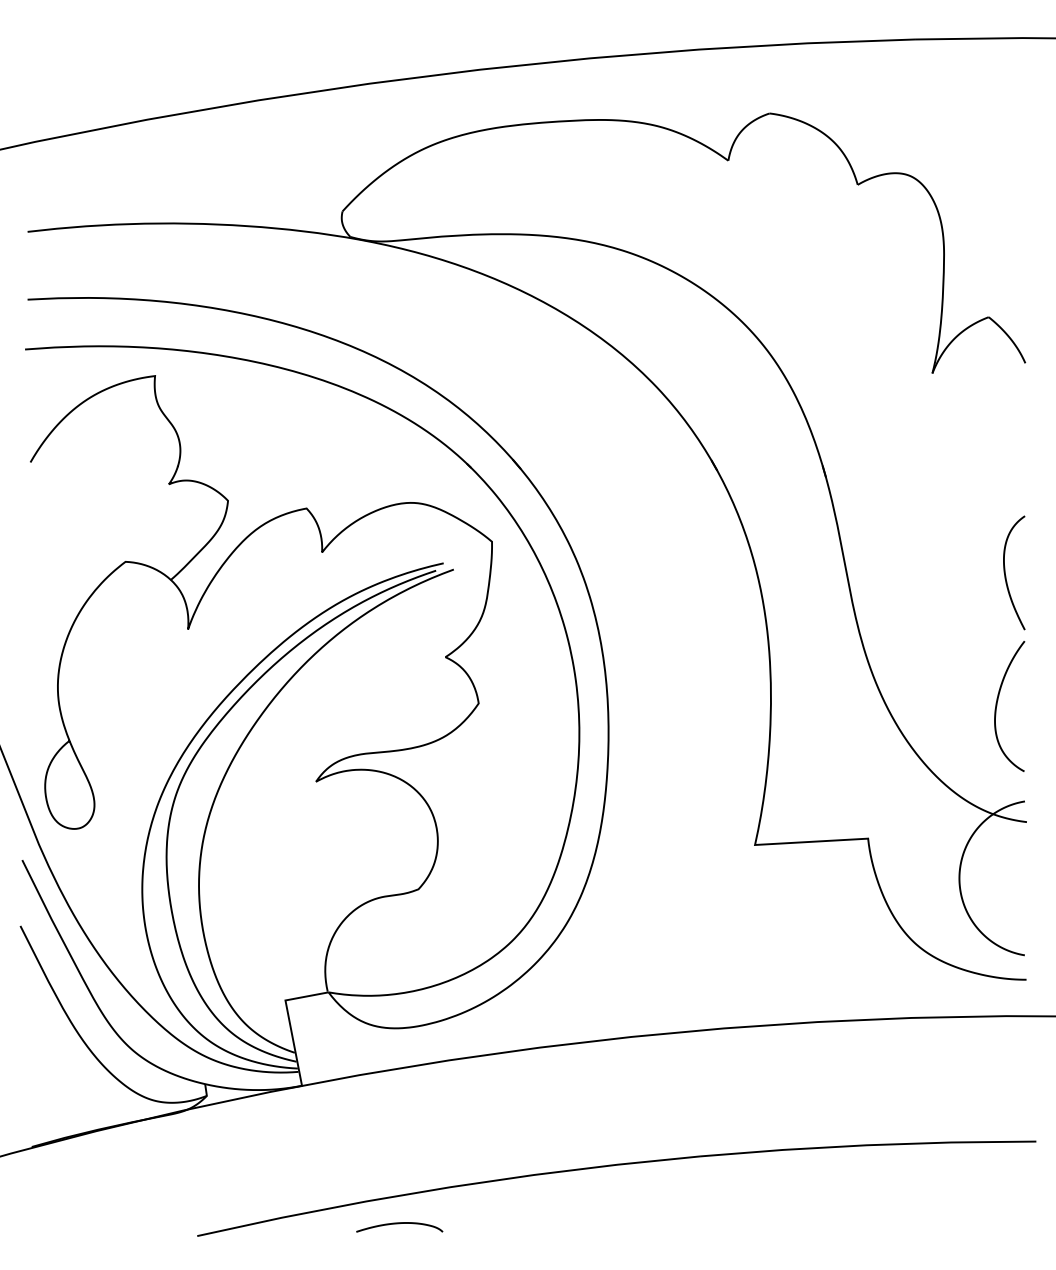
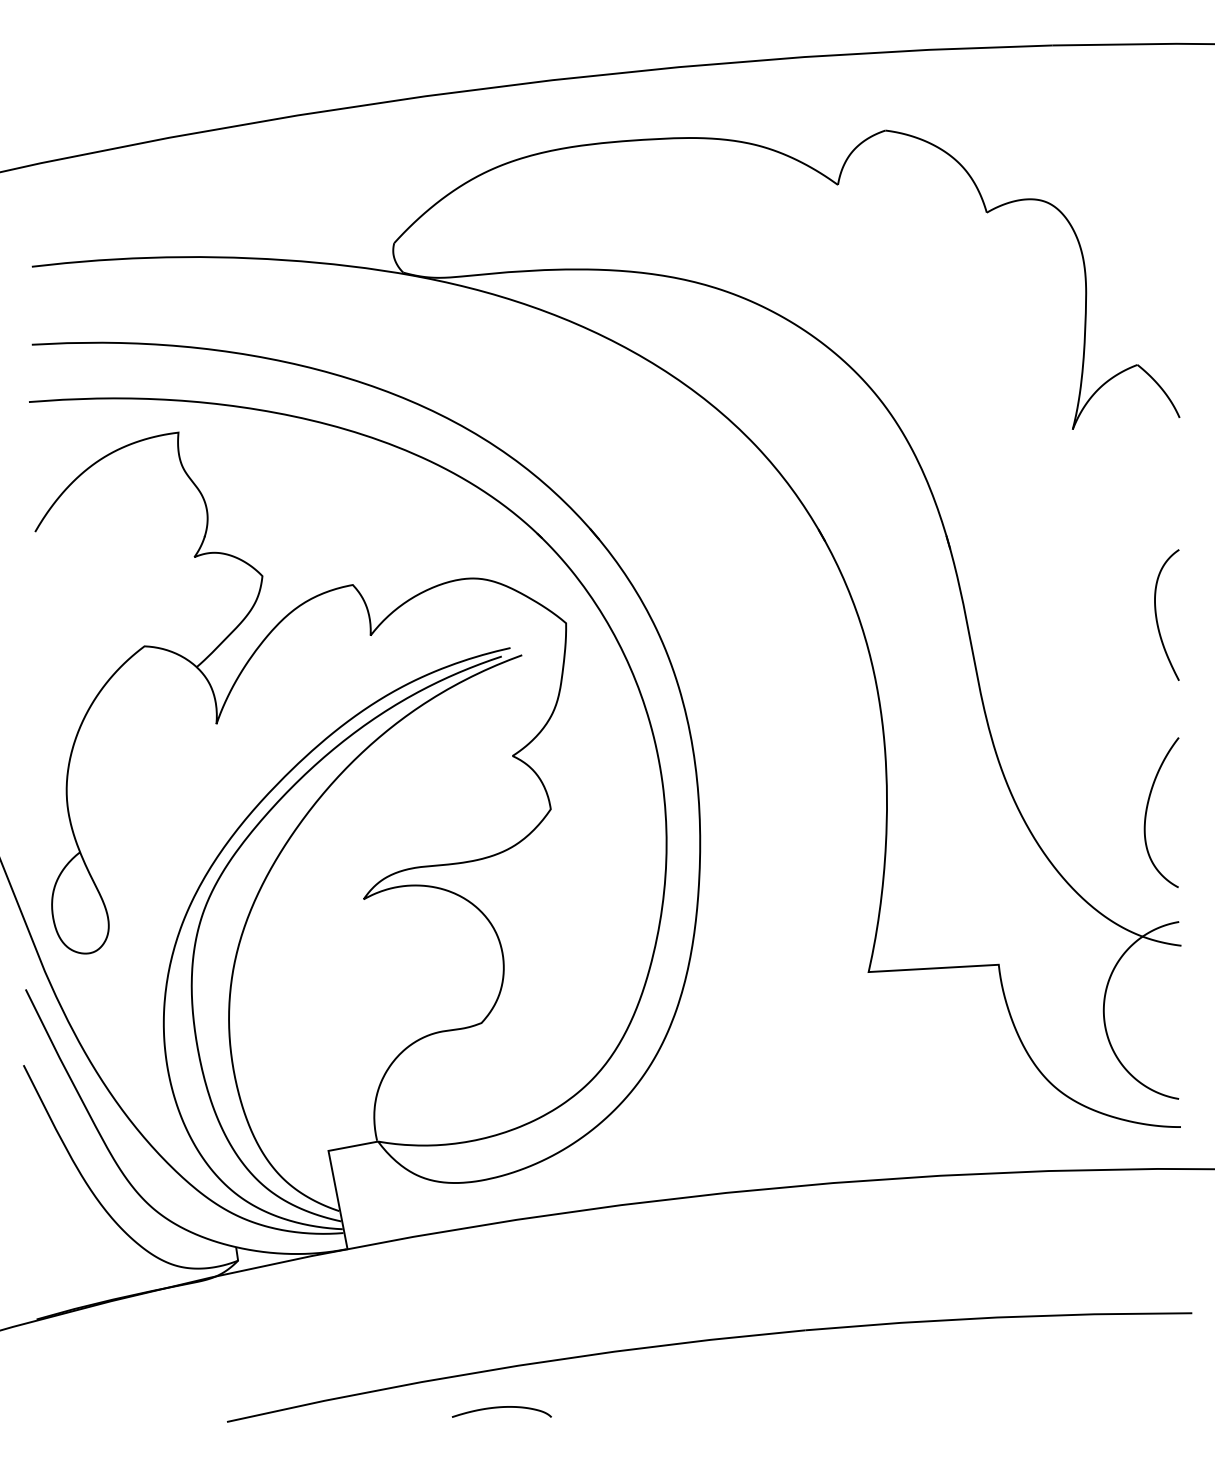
curve: (1006, 574) -> (1157, 616), moved
curve: (398, 1224) -> (500, 1408), moved

